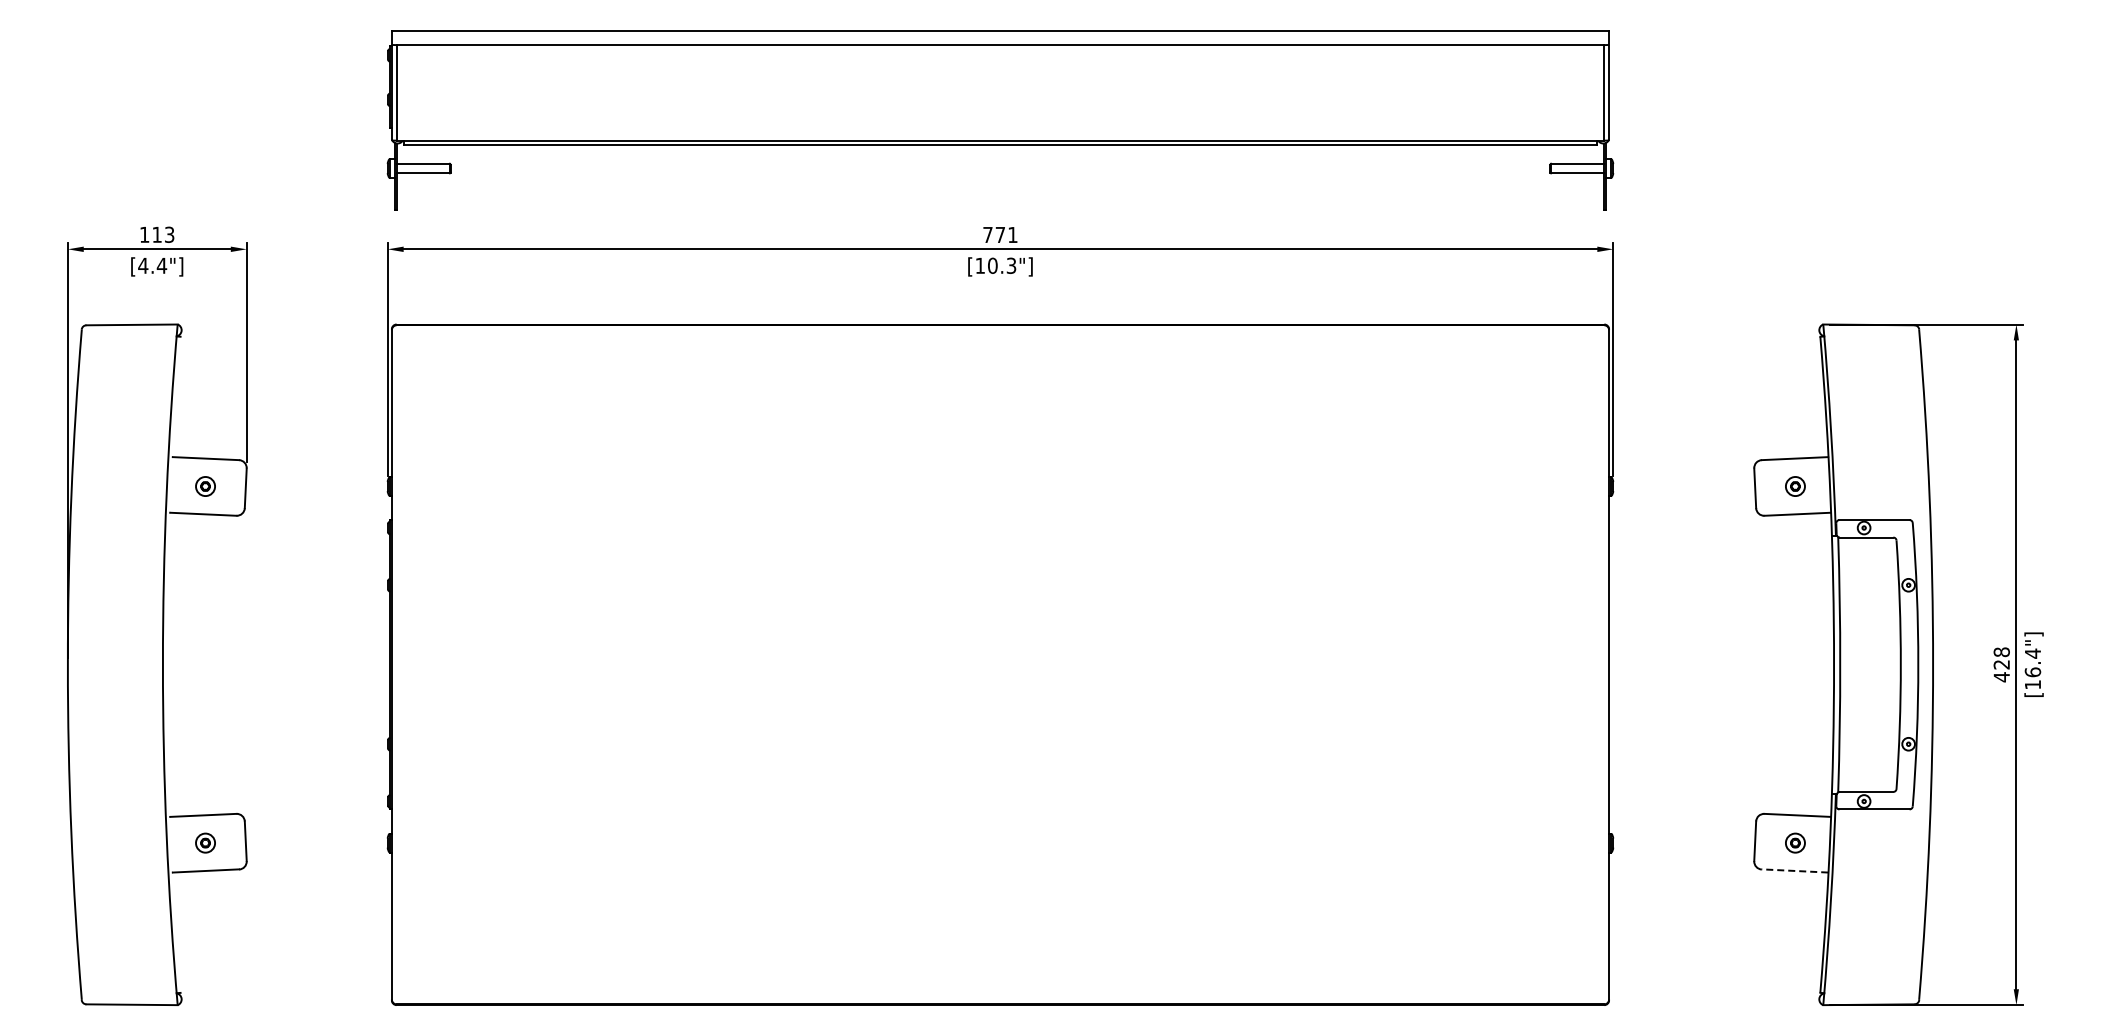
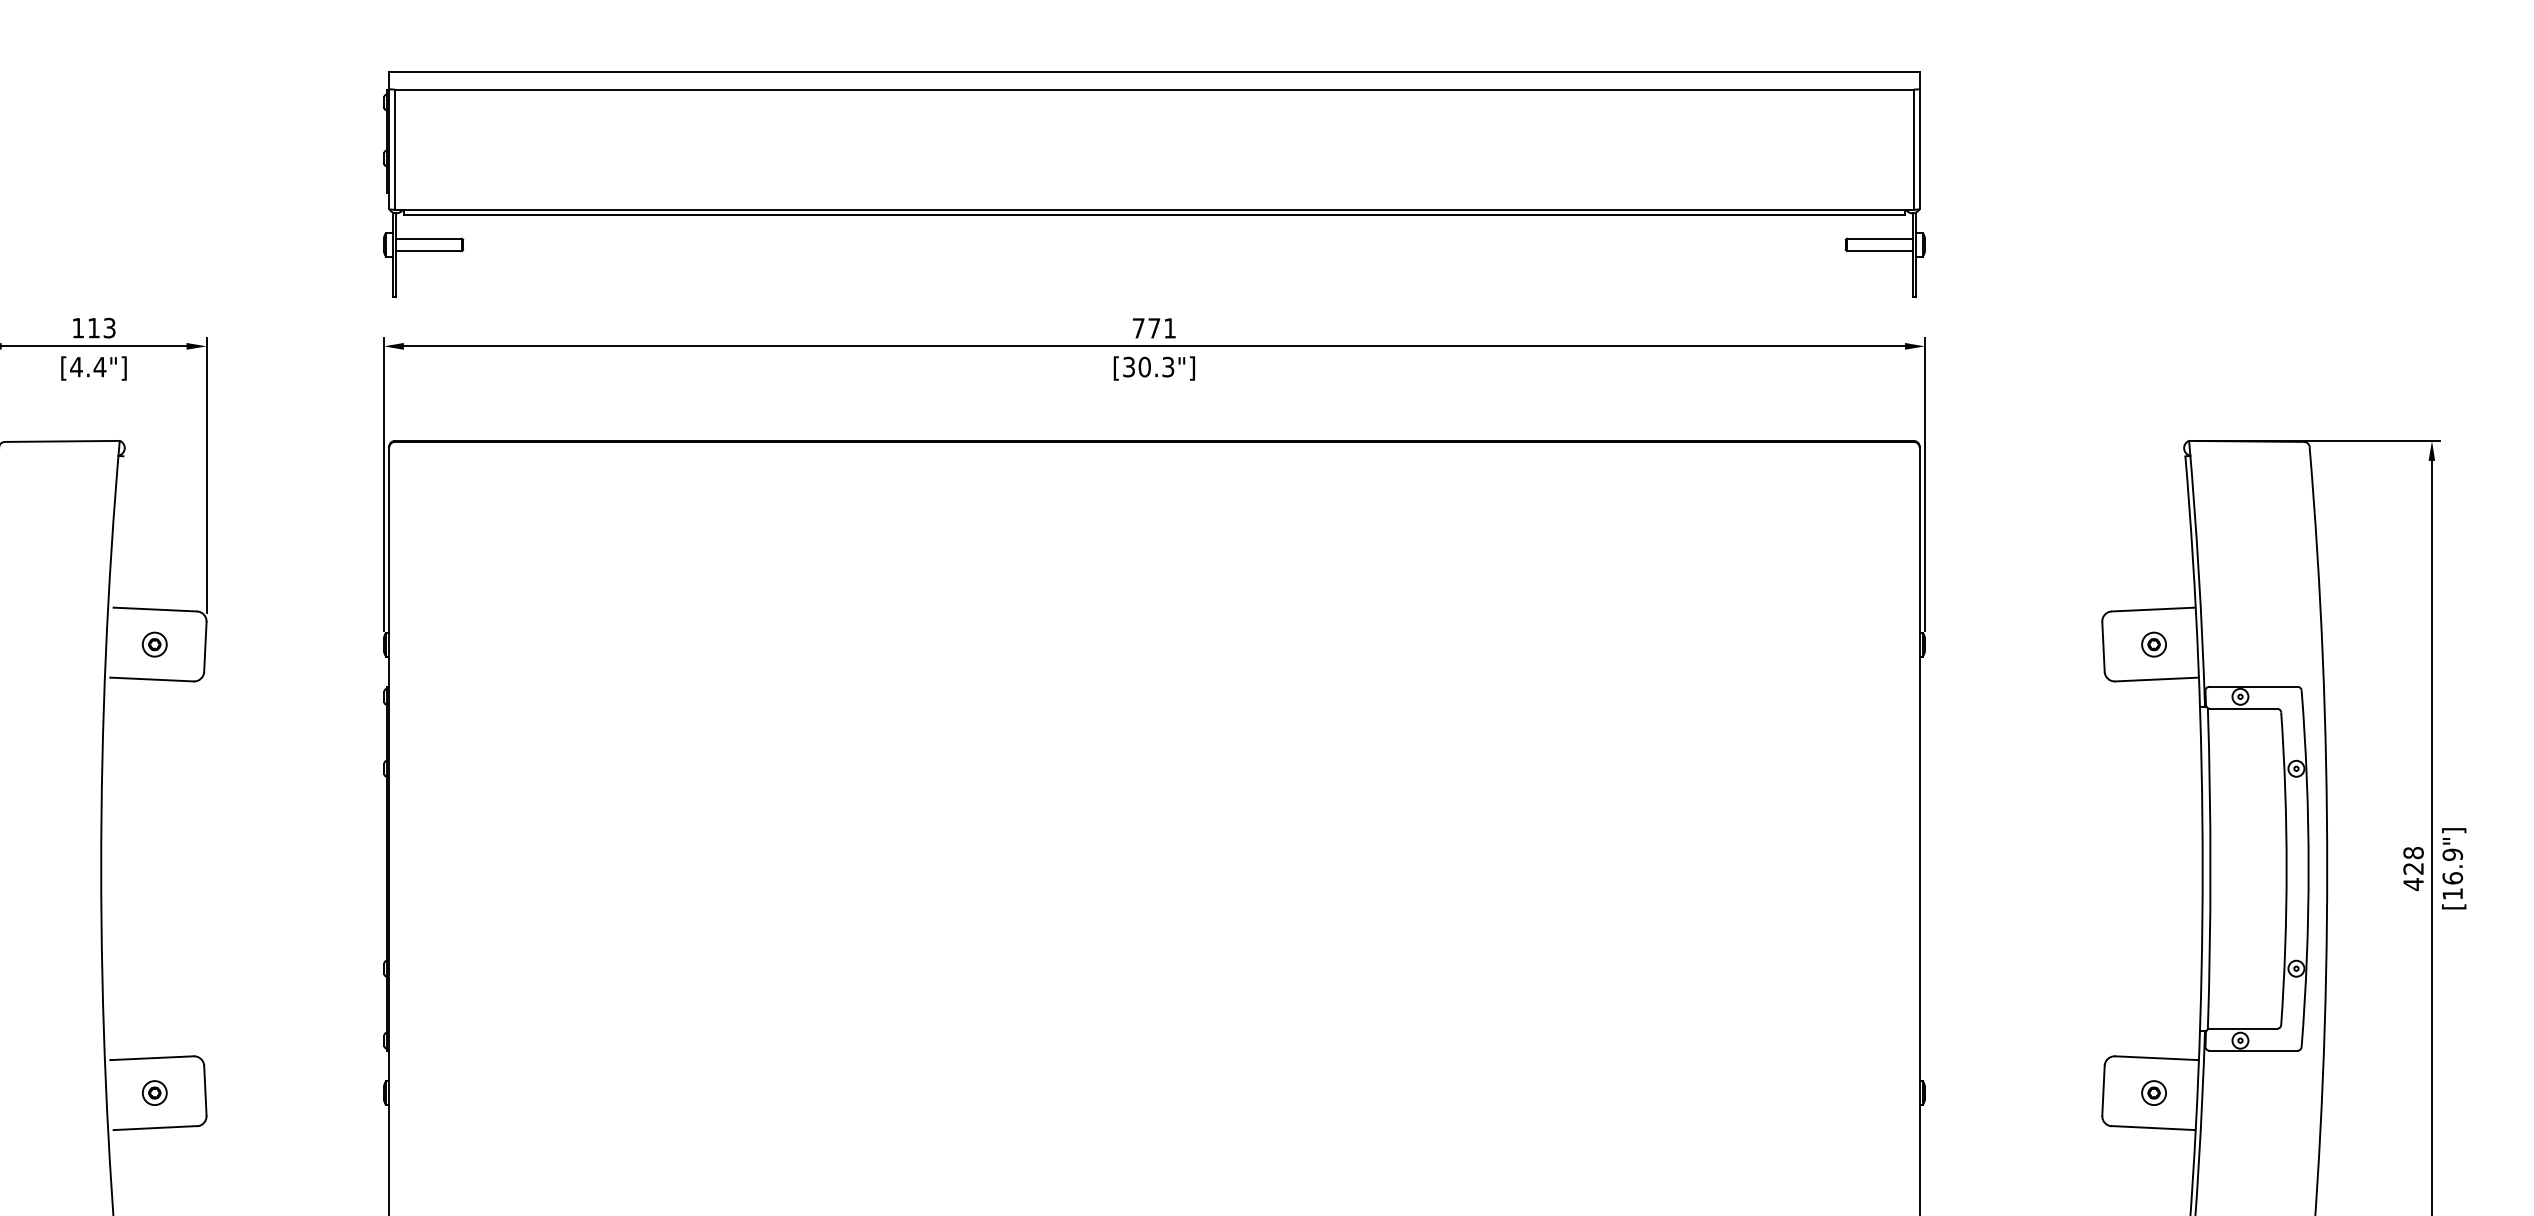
text: (979, 265) -> (1128, 366), [10.3"] -> [30.3"]
text: (2032, 653) -> (2452, 854), [16.4"] -> [16.9"]
line: (1794, 870) -> (2152, 1127), dashed -> solid

